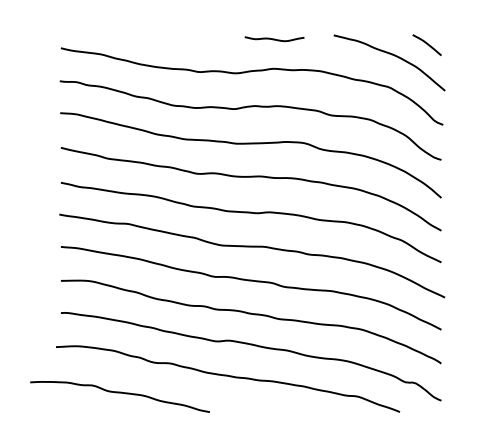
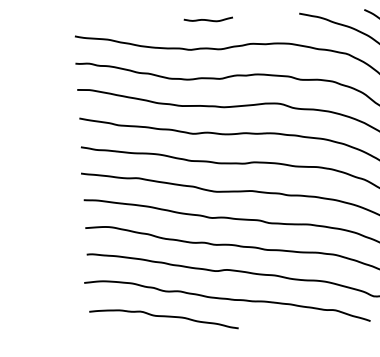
curve: (274, 39) -> (208, 20), moved
curve: (119, 393) -> (163, 317), moved

